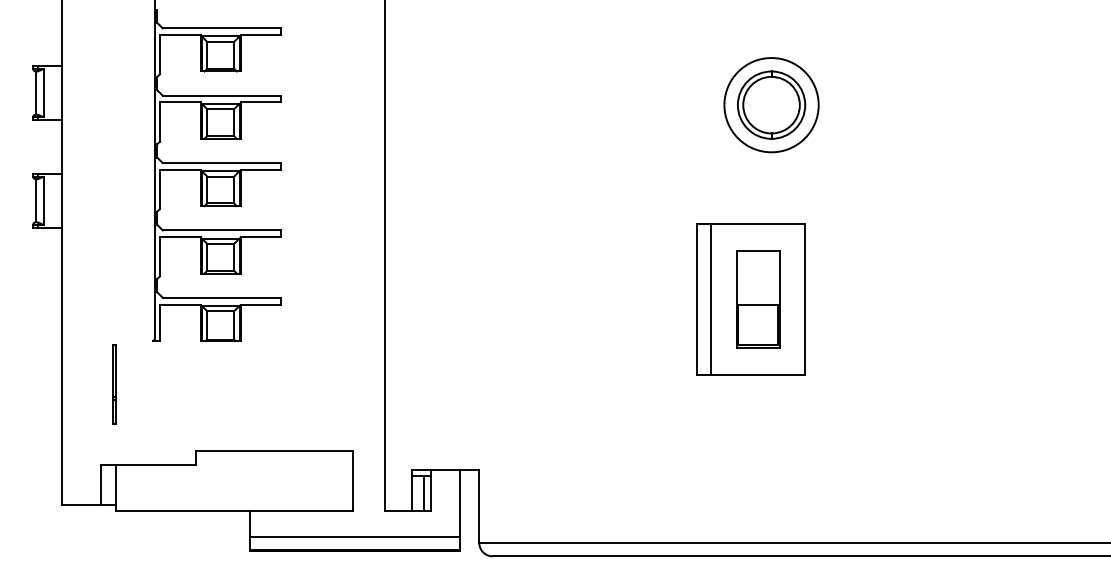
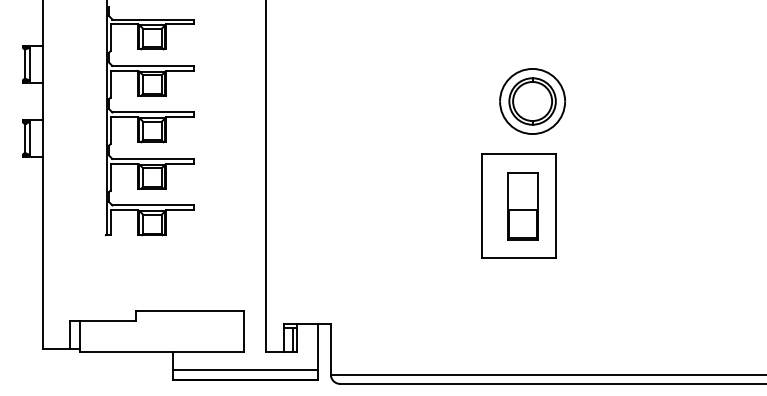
part: (771, 105) -> (532, 101), moved
line: (710, 299) -> (490, 206), removed
line: (113, 384) -> (78, 265), removed

